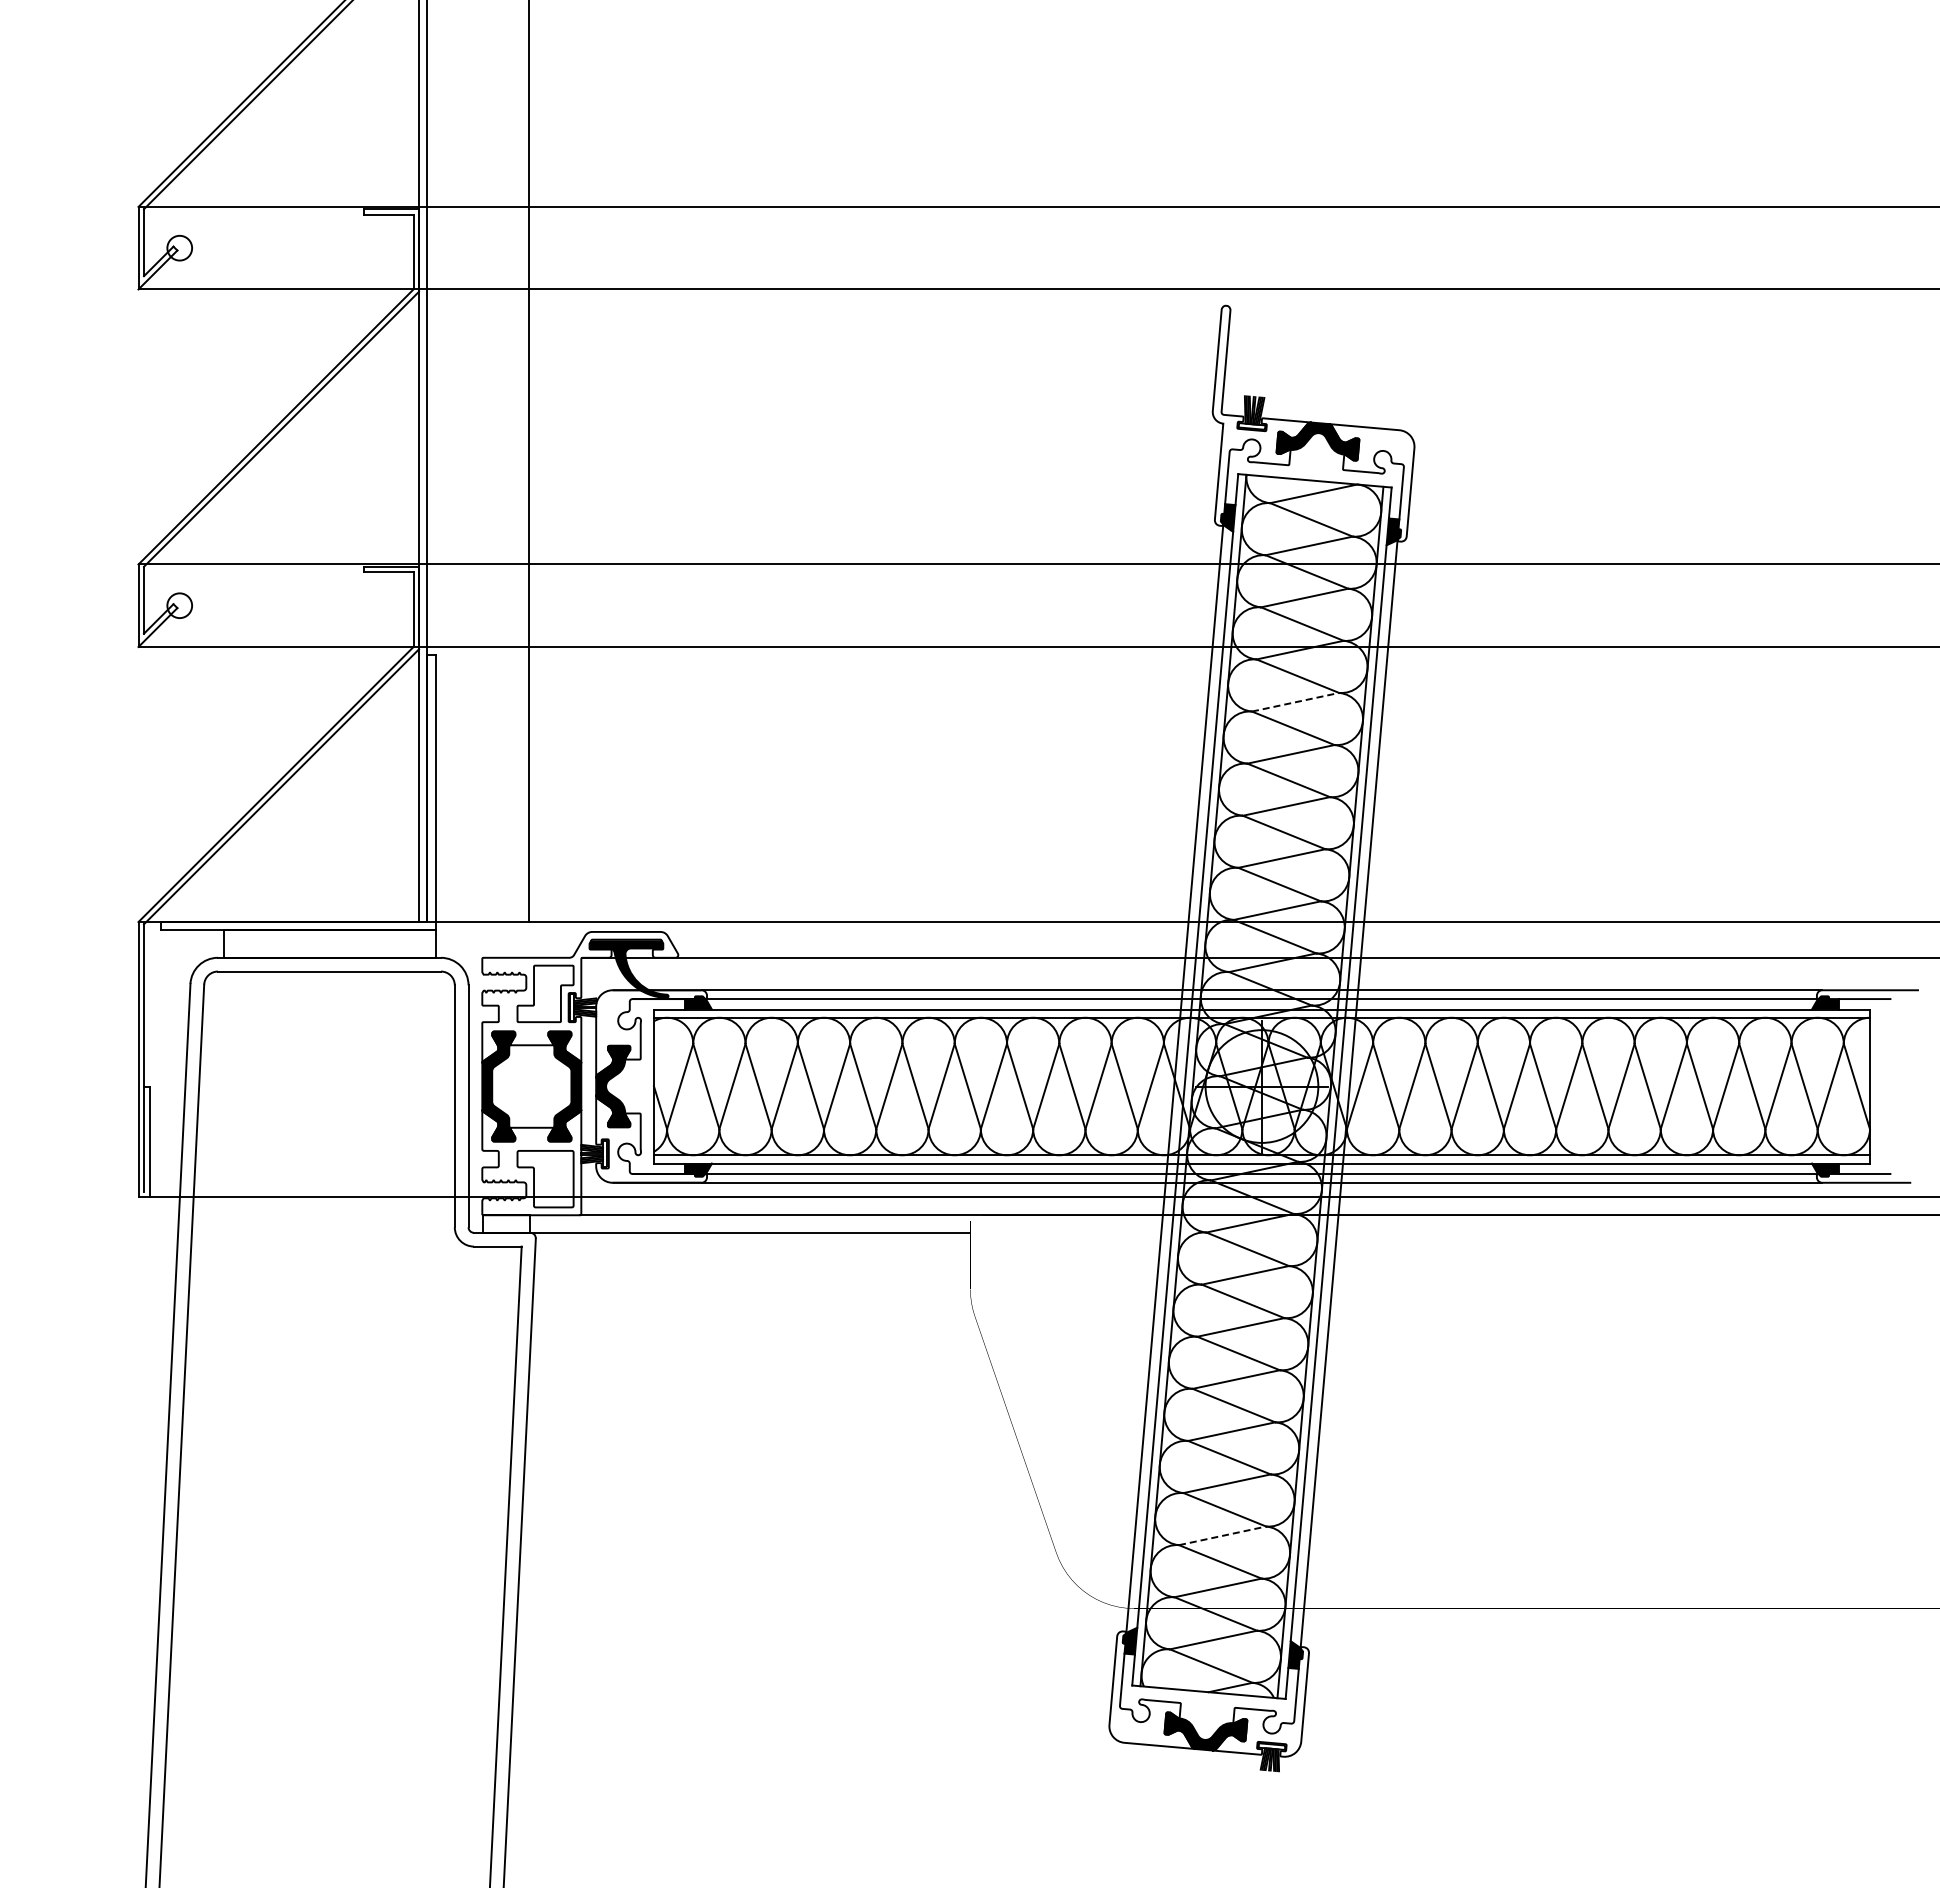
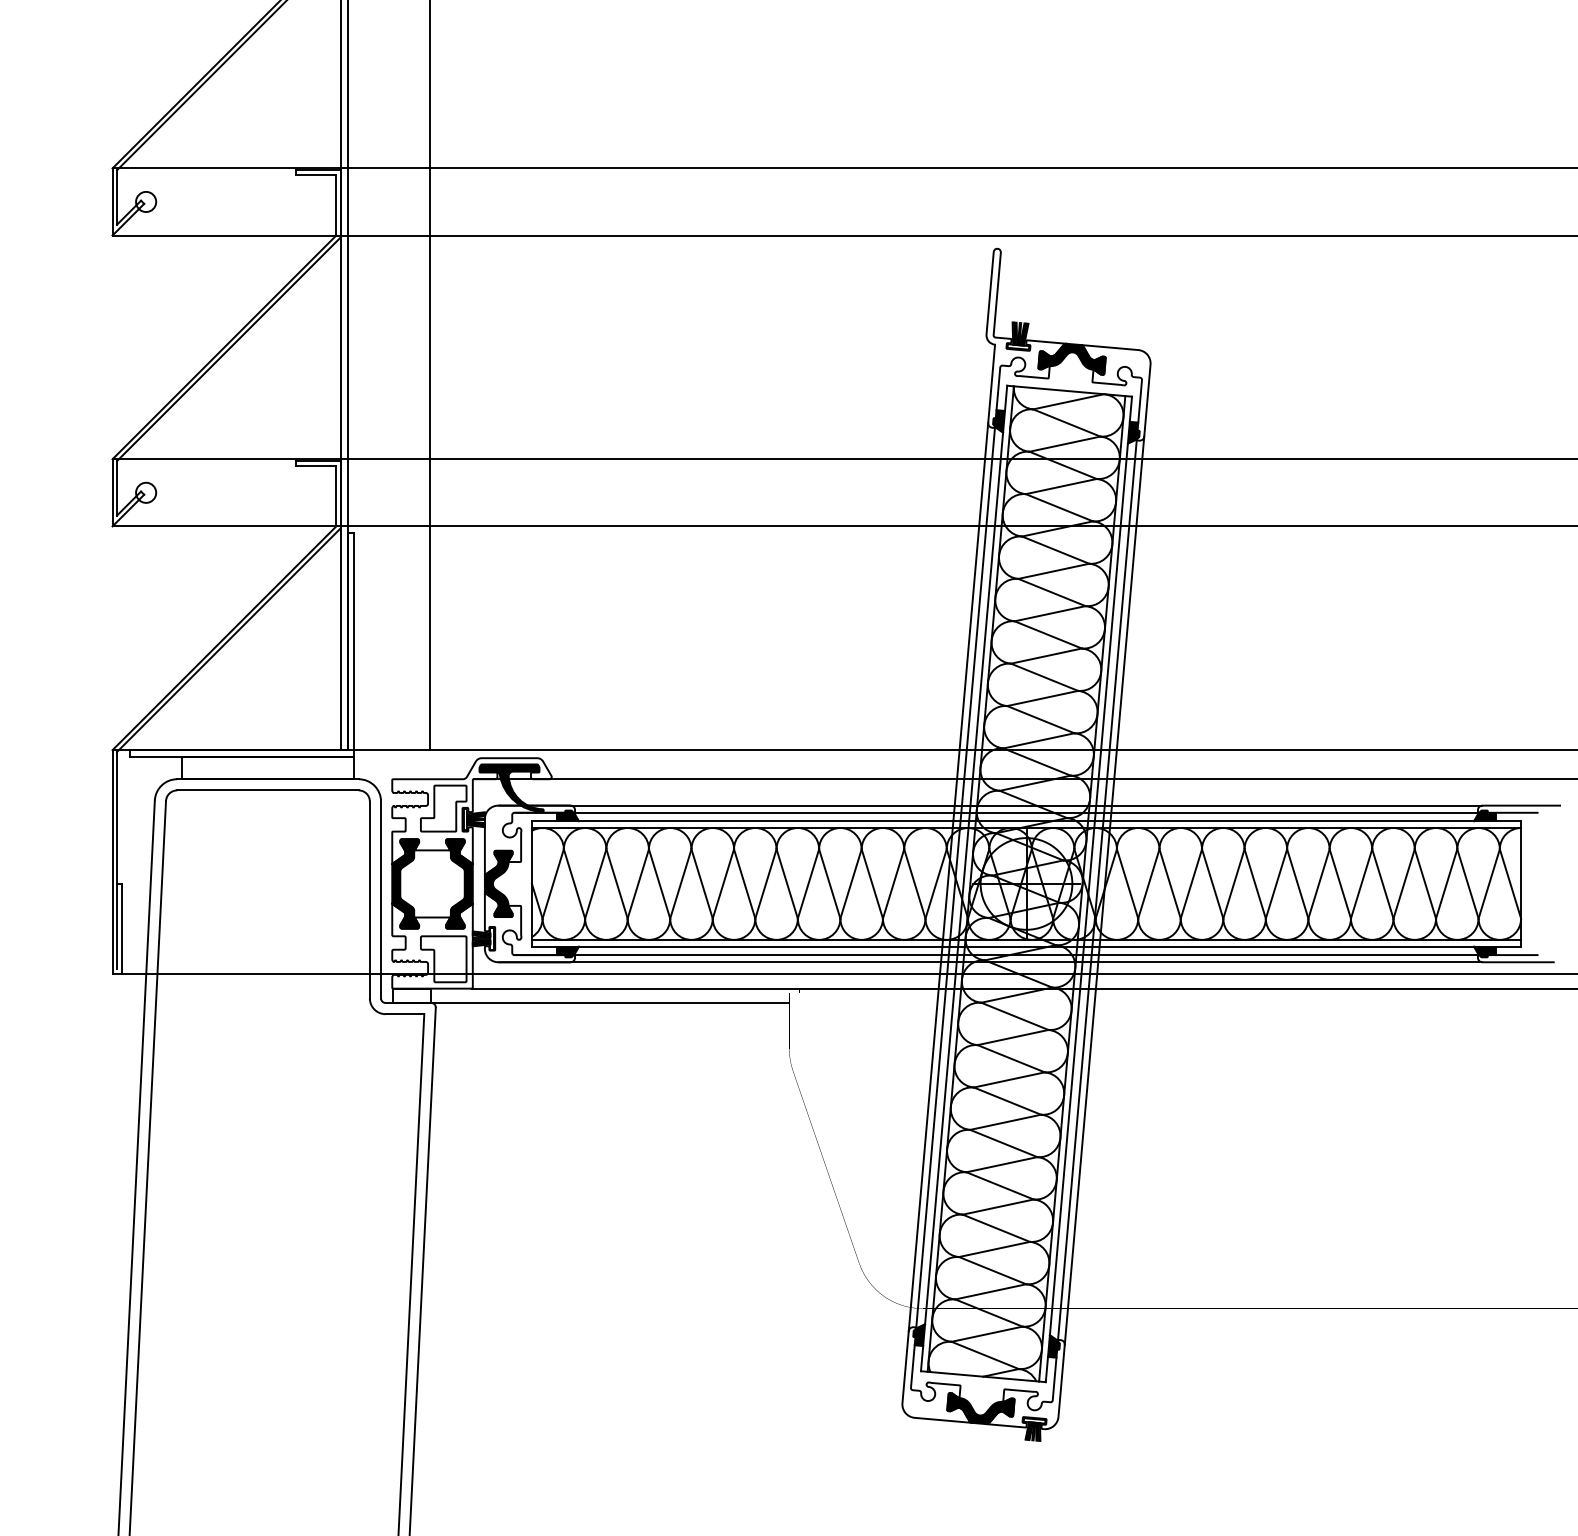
line: (1295, 702) -> (1053, 571), dashed -> solid
line: (1165, 1077) -> (948, 876), added
line: (1357, 1094) -> (1104, 890), added
line: (1222, 1535) -> (994, 1249), dashed -> solid

